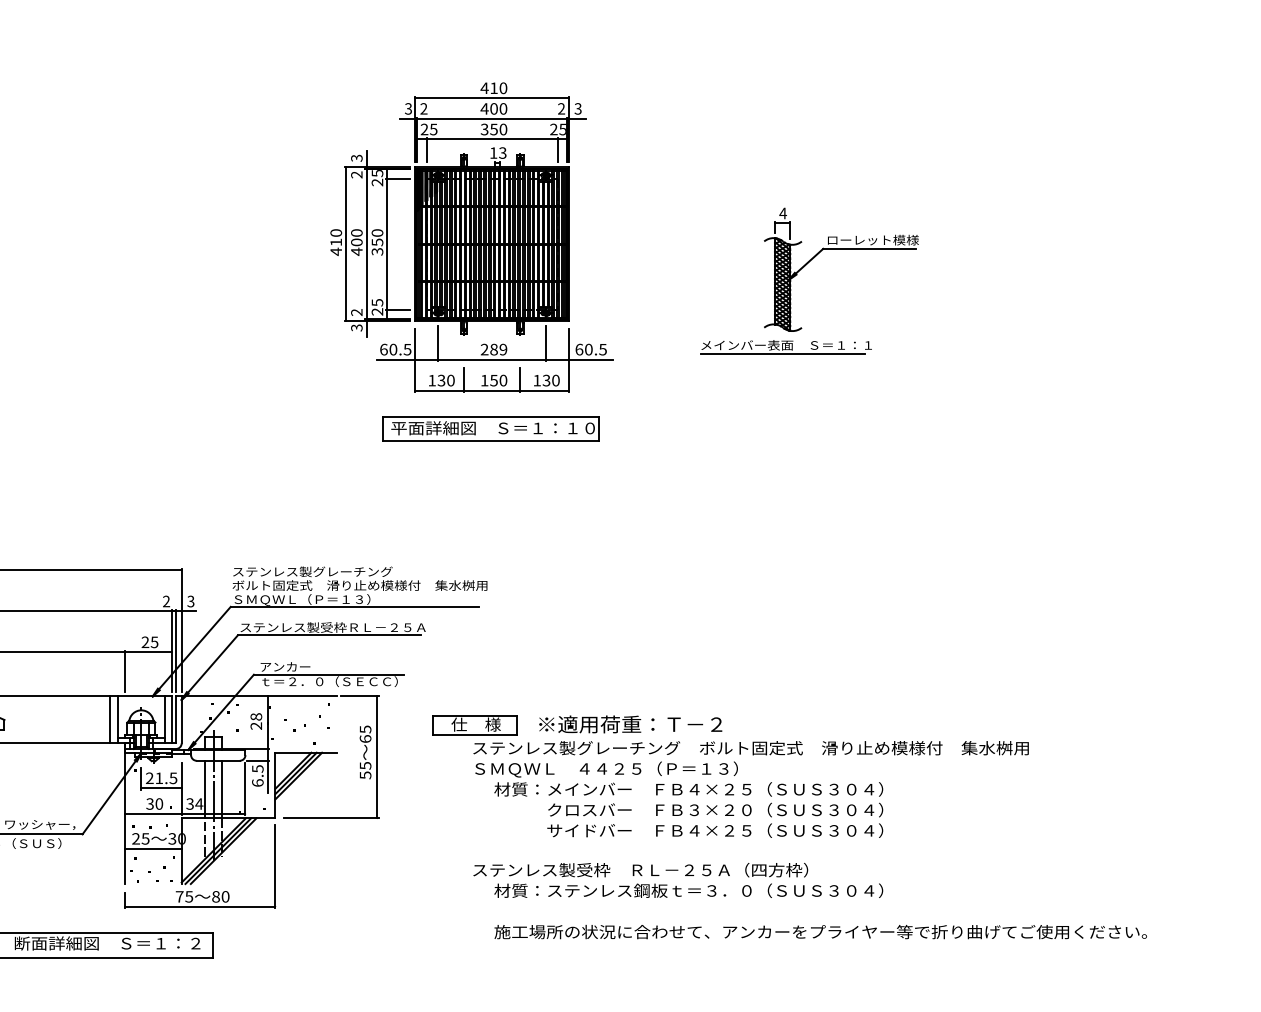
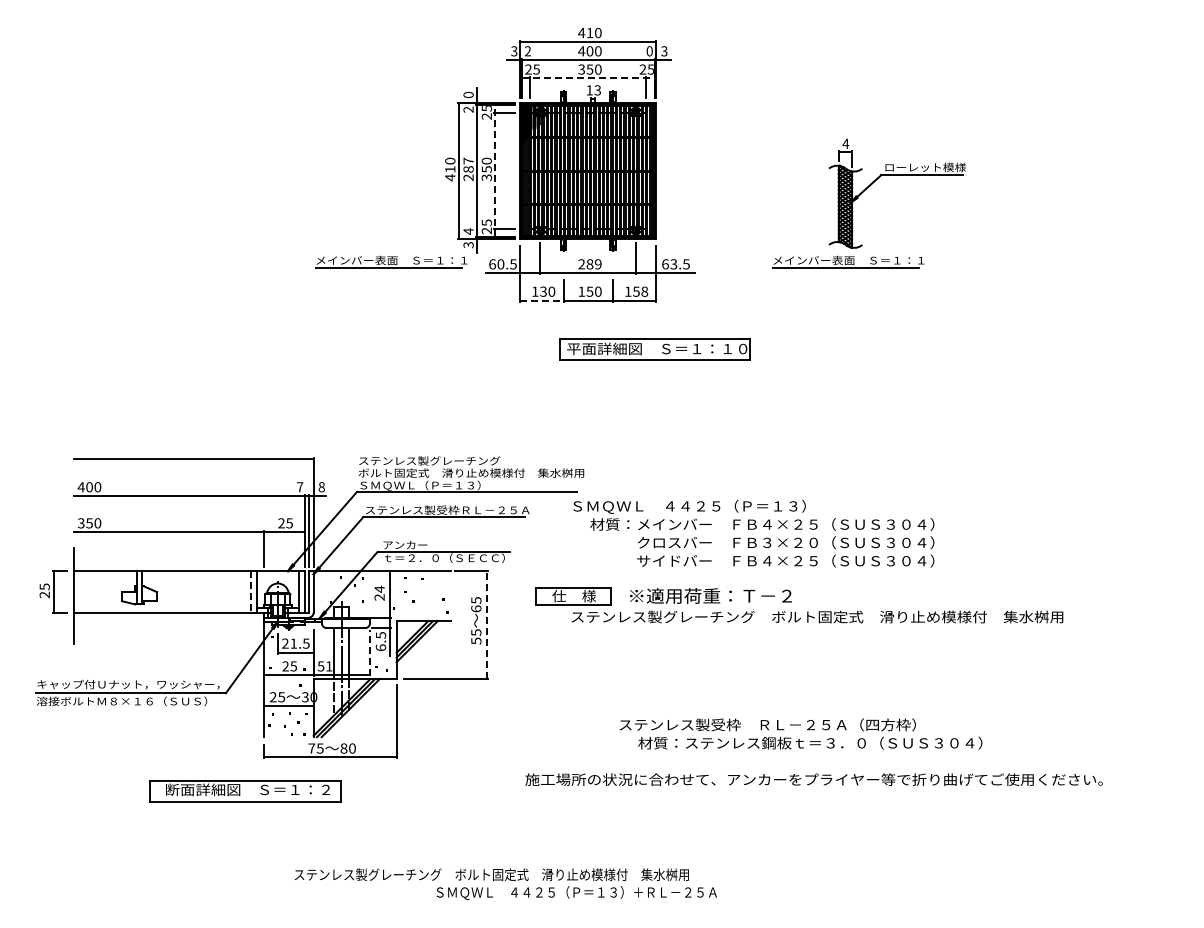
text: (561, 109) -> (649, 51), 2 -> 0
line: (492, 139) -> (588, 78), solid -> dashed
text: (356, 157) -> (468, 94), 3 -> 0
text: (356, 242) -> (468, 169), 400 -> 287
line: (387, 243) -> (495, 170), solid -> dashed
text: (356, 312) -> (468, 231), 2 -> 4
part: (269, 346) -> (391, 261), added
text: (588, 349) -> (673, 264), 60.5 -> 63.5
text: (551, 380) -> (640, 291), 130 -> 158
line: (439, 390) -> (541, 300), solid -> dashed
part: (490, 428) -> (654, 349), moved
text: (166, 601) -> (300, 487), 2 -> 7
text: (190, 601) -> (321, 487), 3 -> 8
text: (256, 715) -> (379, 588), 28 -> 24
line: (110, 719) -> (250, 591), solid -> dashed
line: (377, 757) -> (486, 625), solid -> dashed
line: (245, 788) -> (370, 652), solid -> dashed
text: (678, 799) -> (753, 533), moved
text: (154, 804) -> (289, 666), 30 -> 25
text: (195, 804) -> (325, 666), 34 -> 51
text: (677, 879) -> (800, 733), moved
text: (820, 931) -> (813, 779), moved

